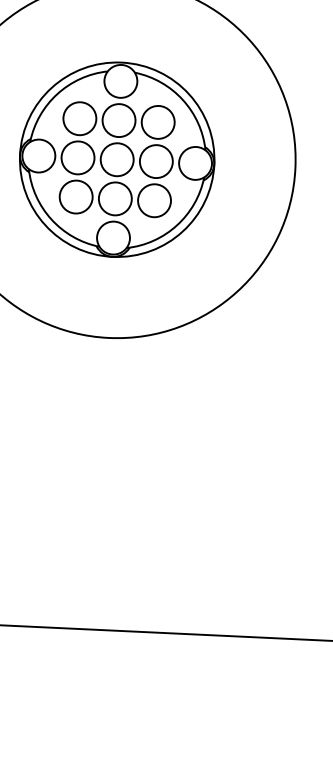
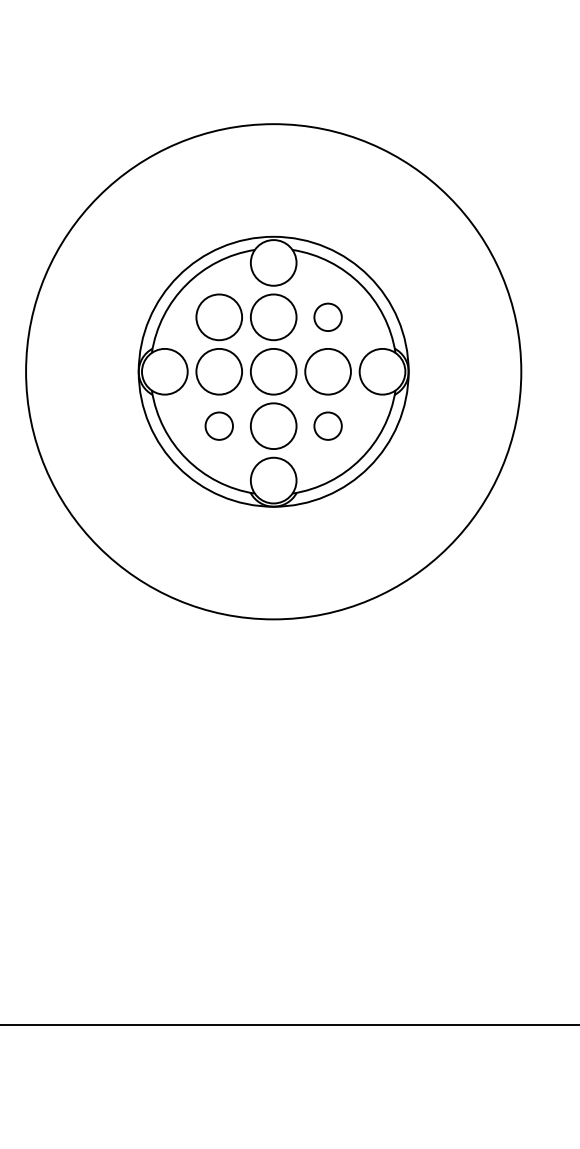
circle: (157, 122) -> (327, 317), size x0.6
circle: (76, 197) -> (219, 426), size x0.6
circle: (154, 200) -> (327, 426), size x0.6

